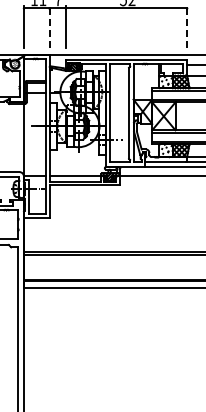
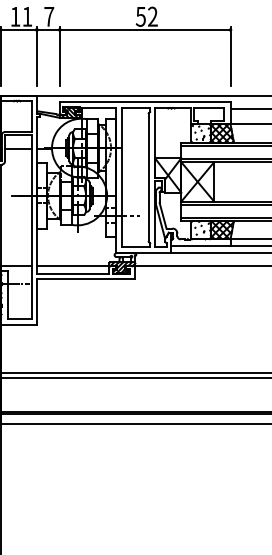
line: (49, 27) -> (36, 56), dashed -> solid
line: (187, 27) -> (231, 56), dashed -> solid

